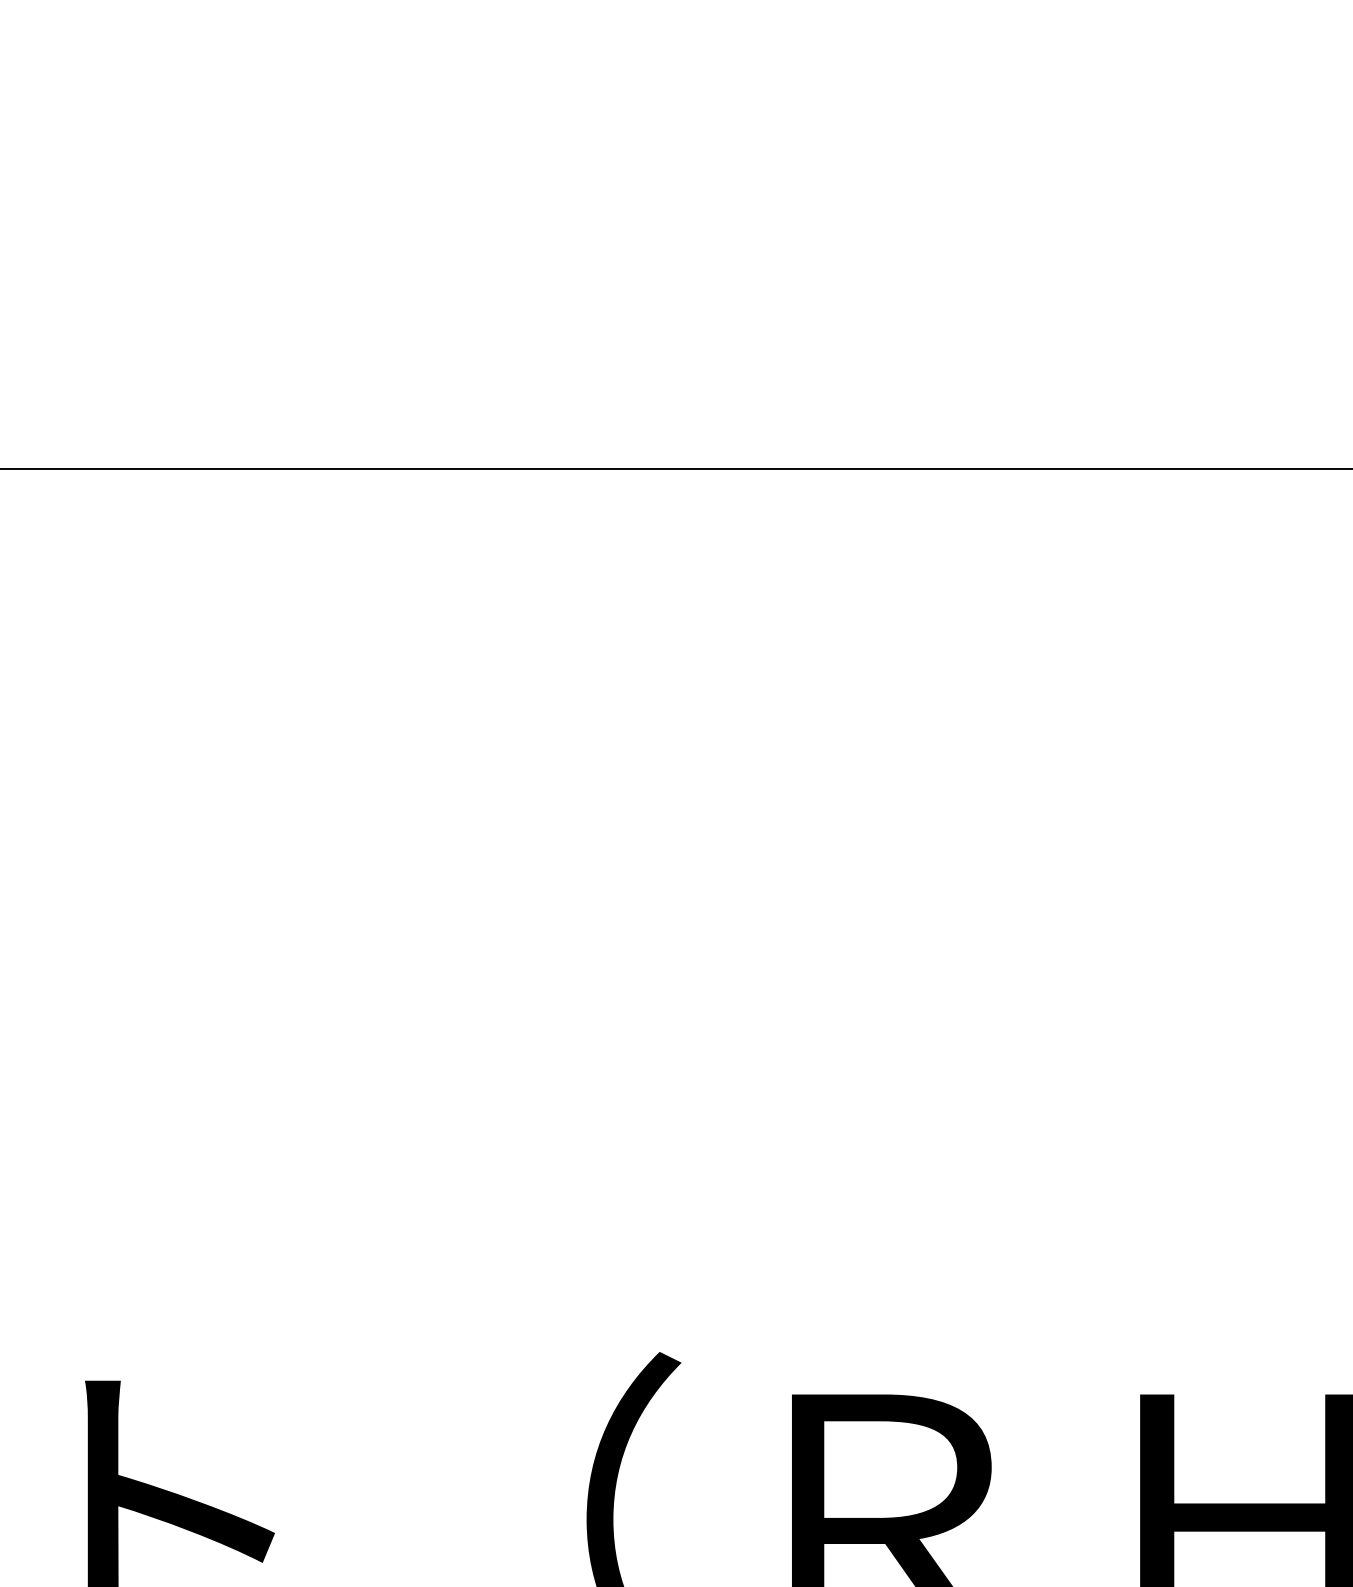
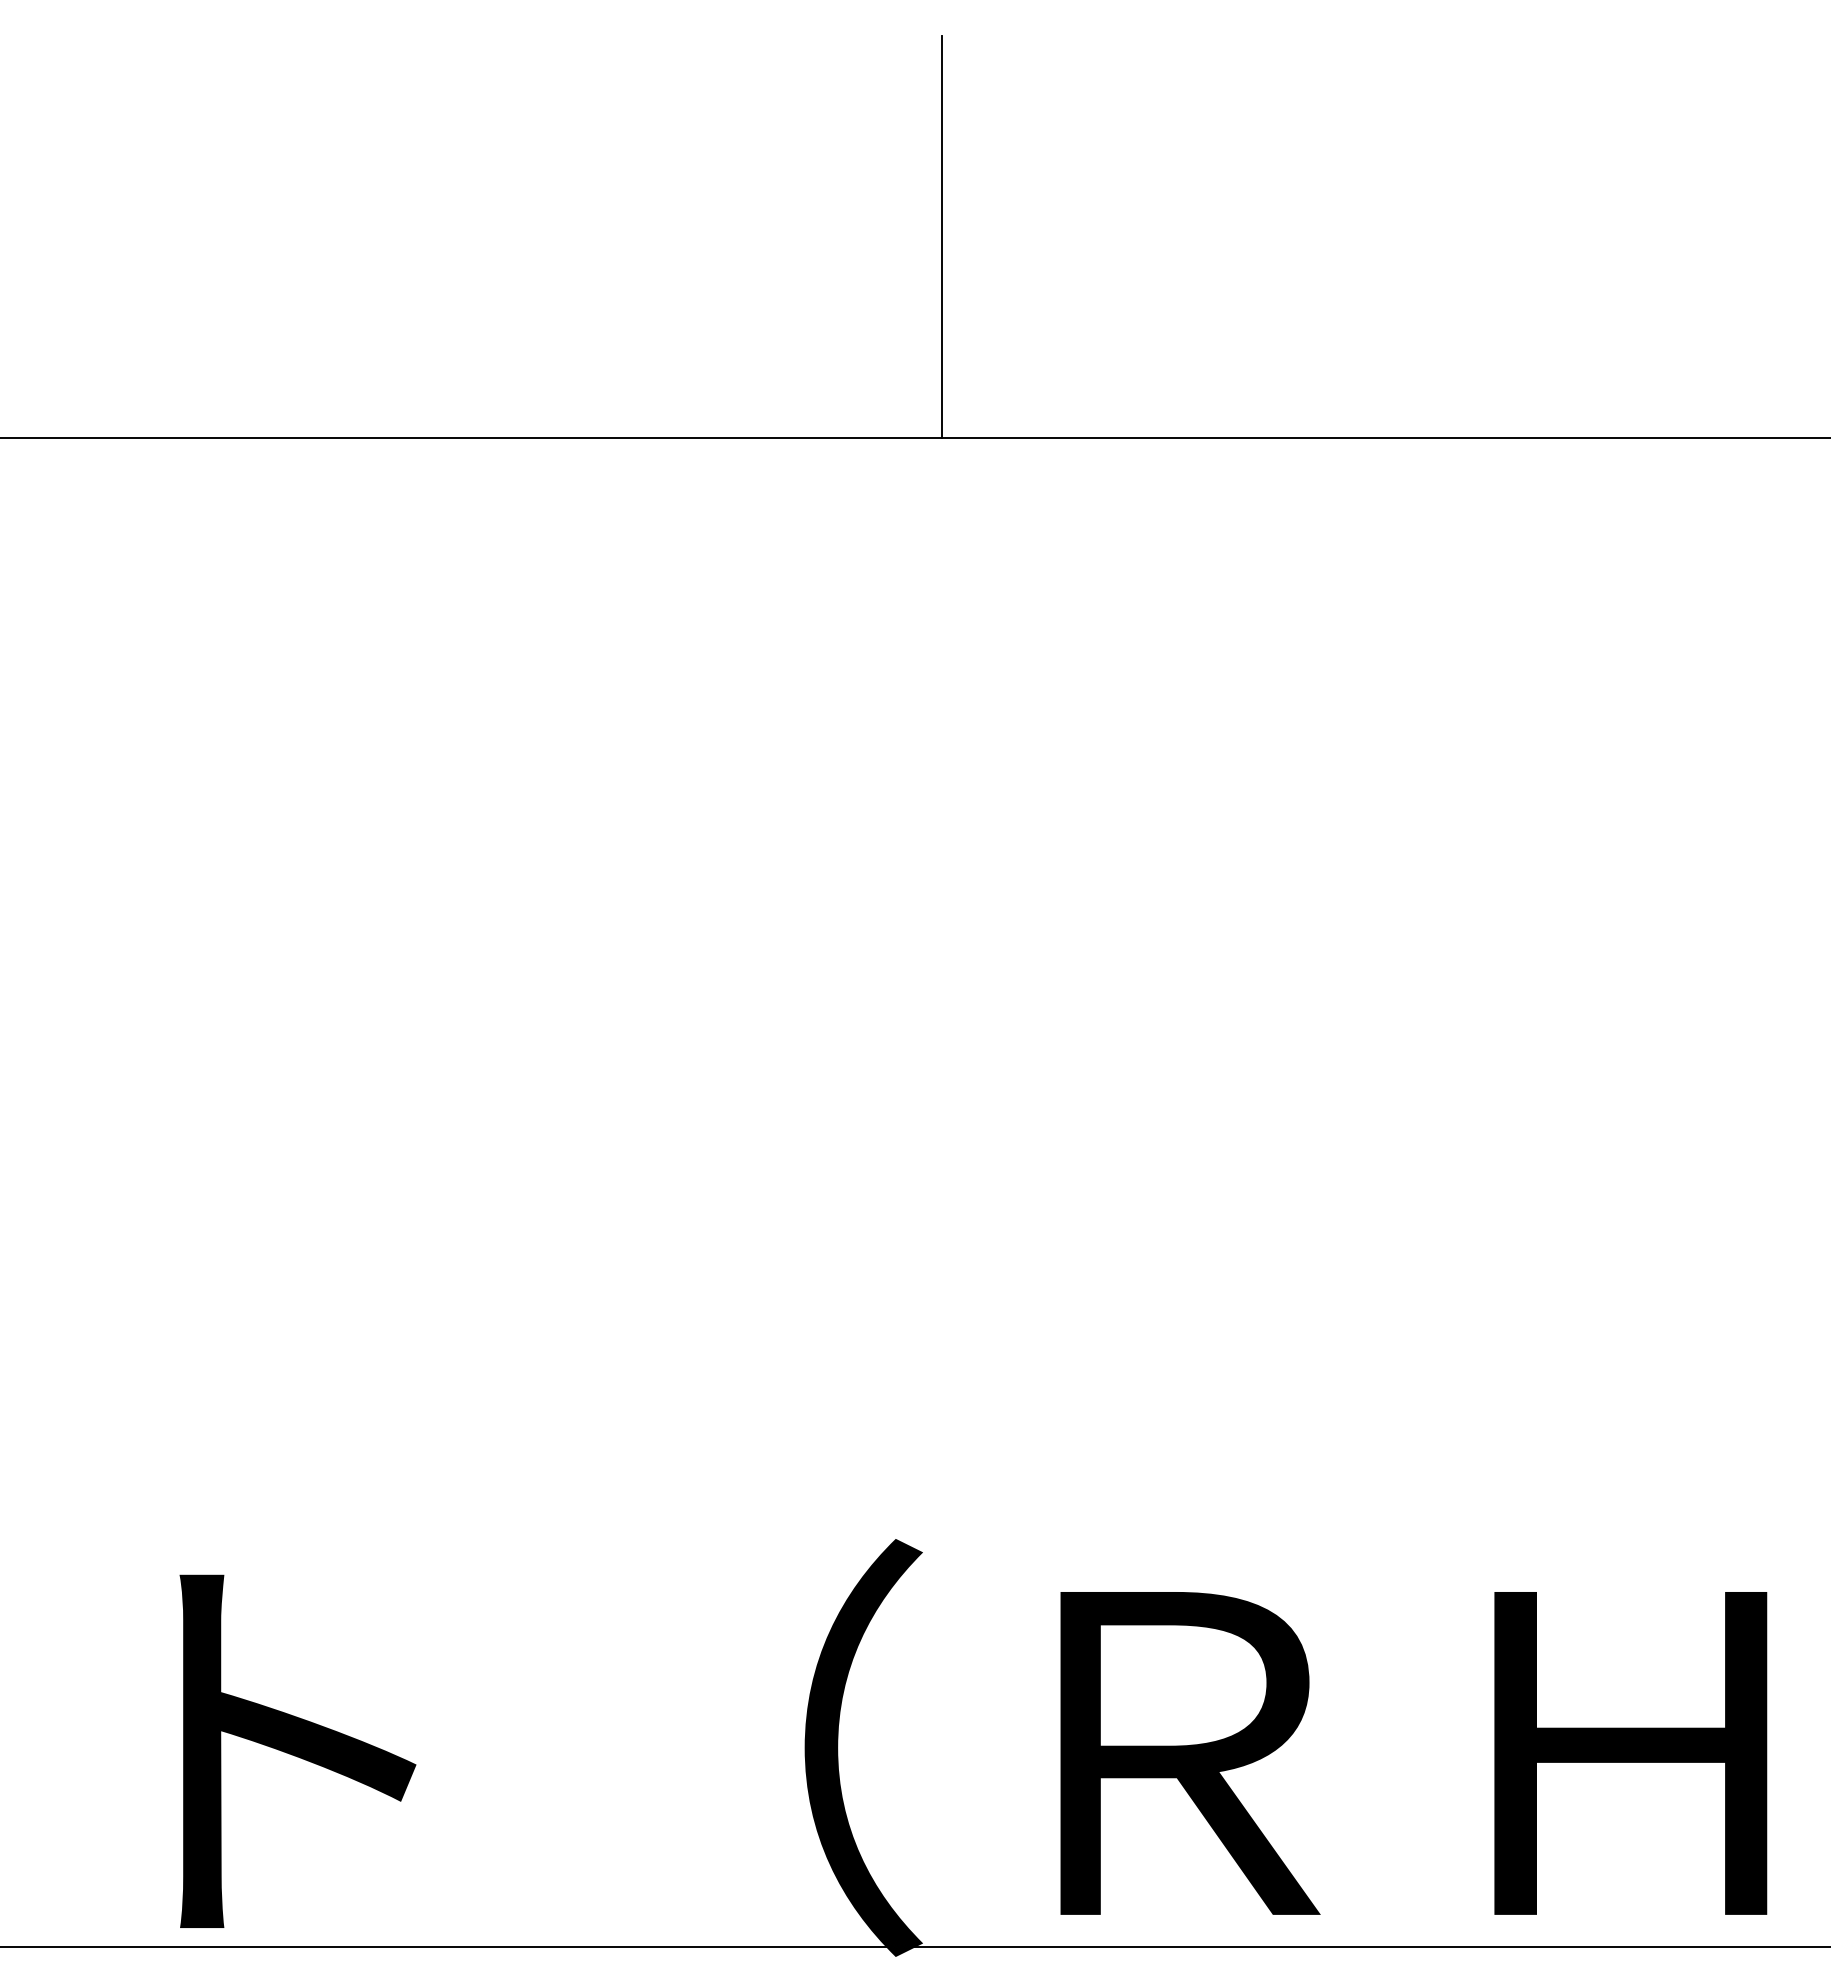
line: (697, 306) -> (942, 236), added

